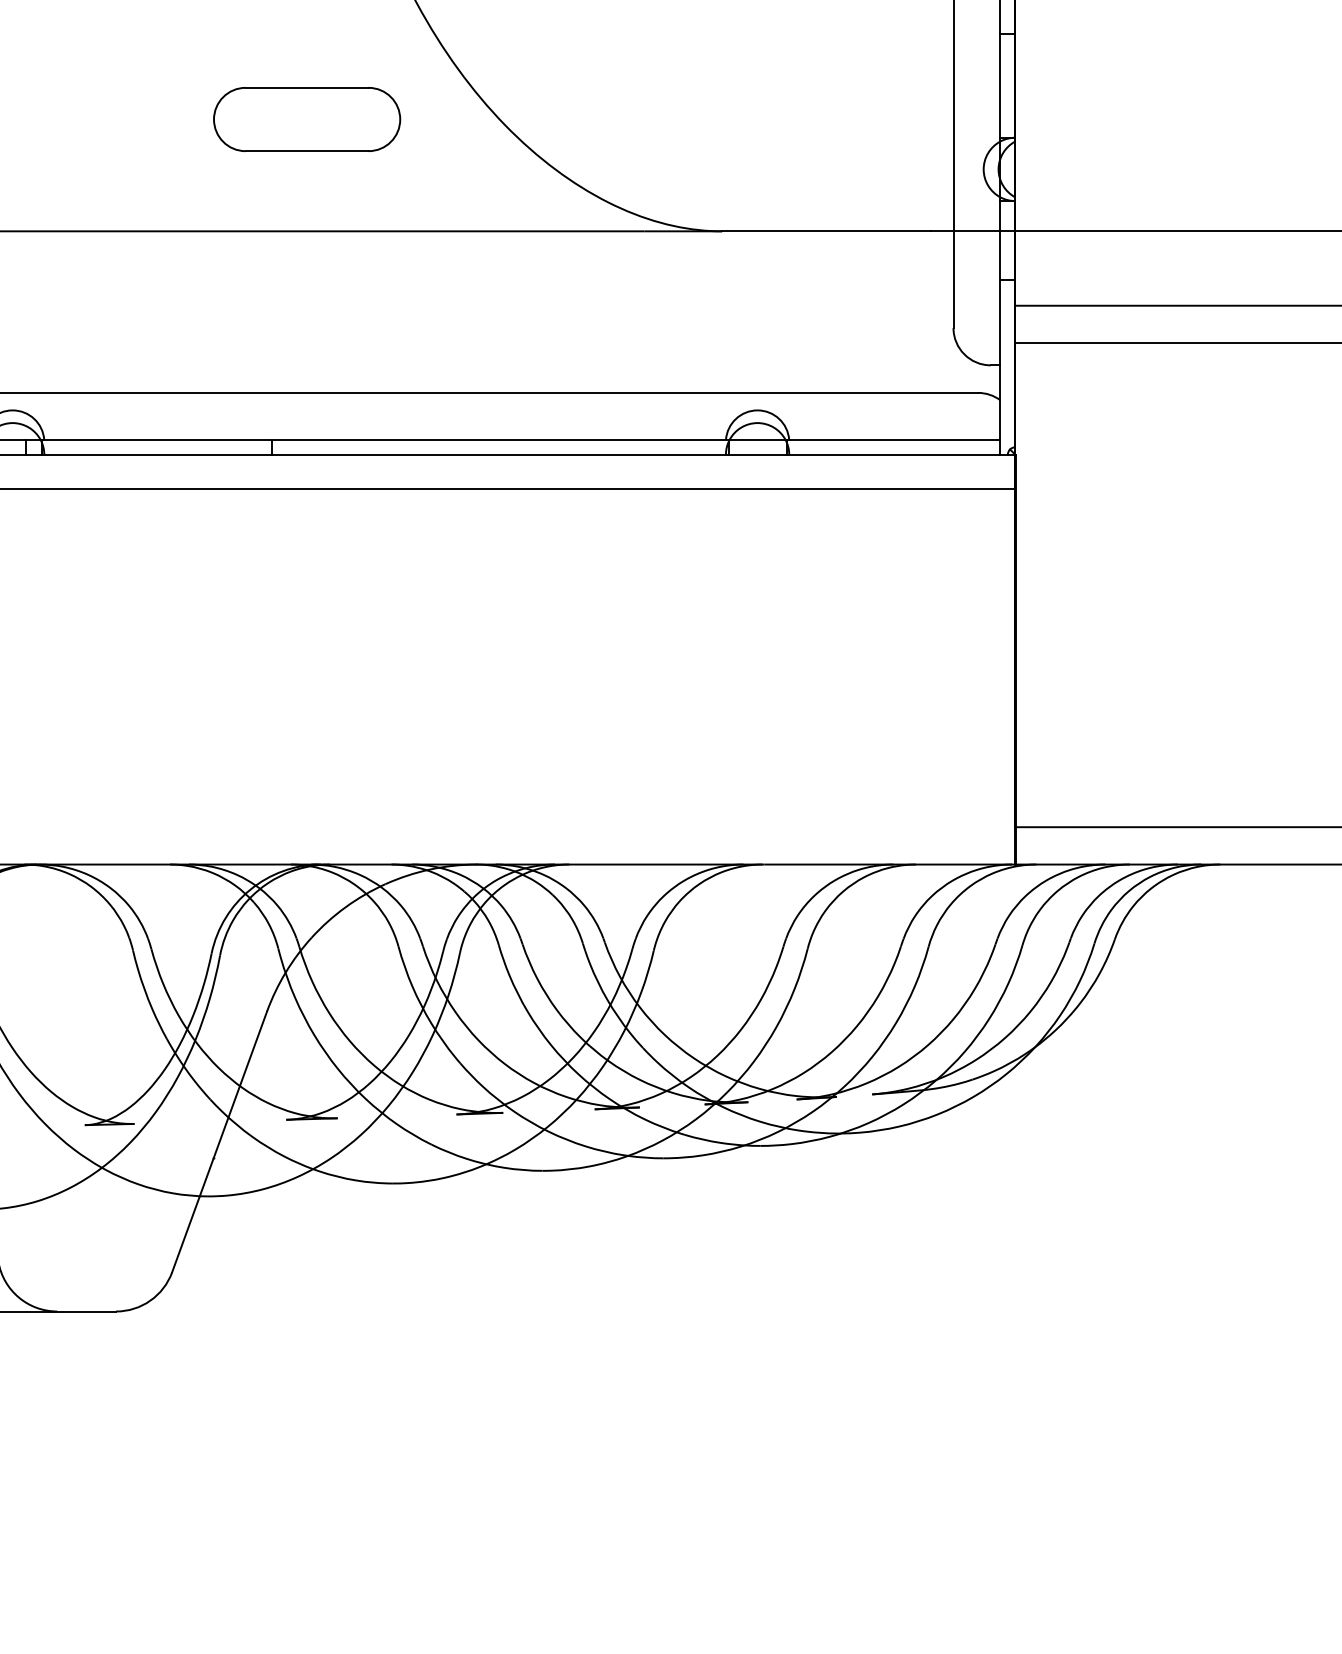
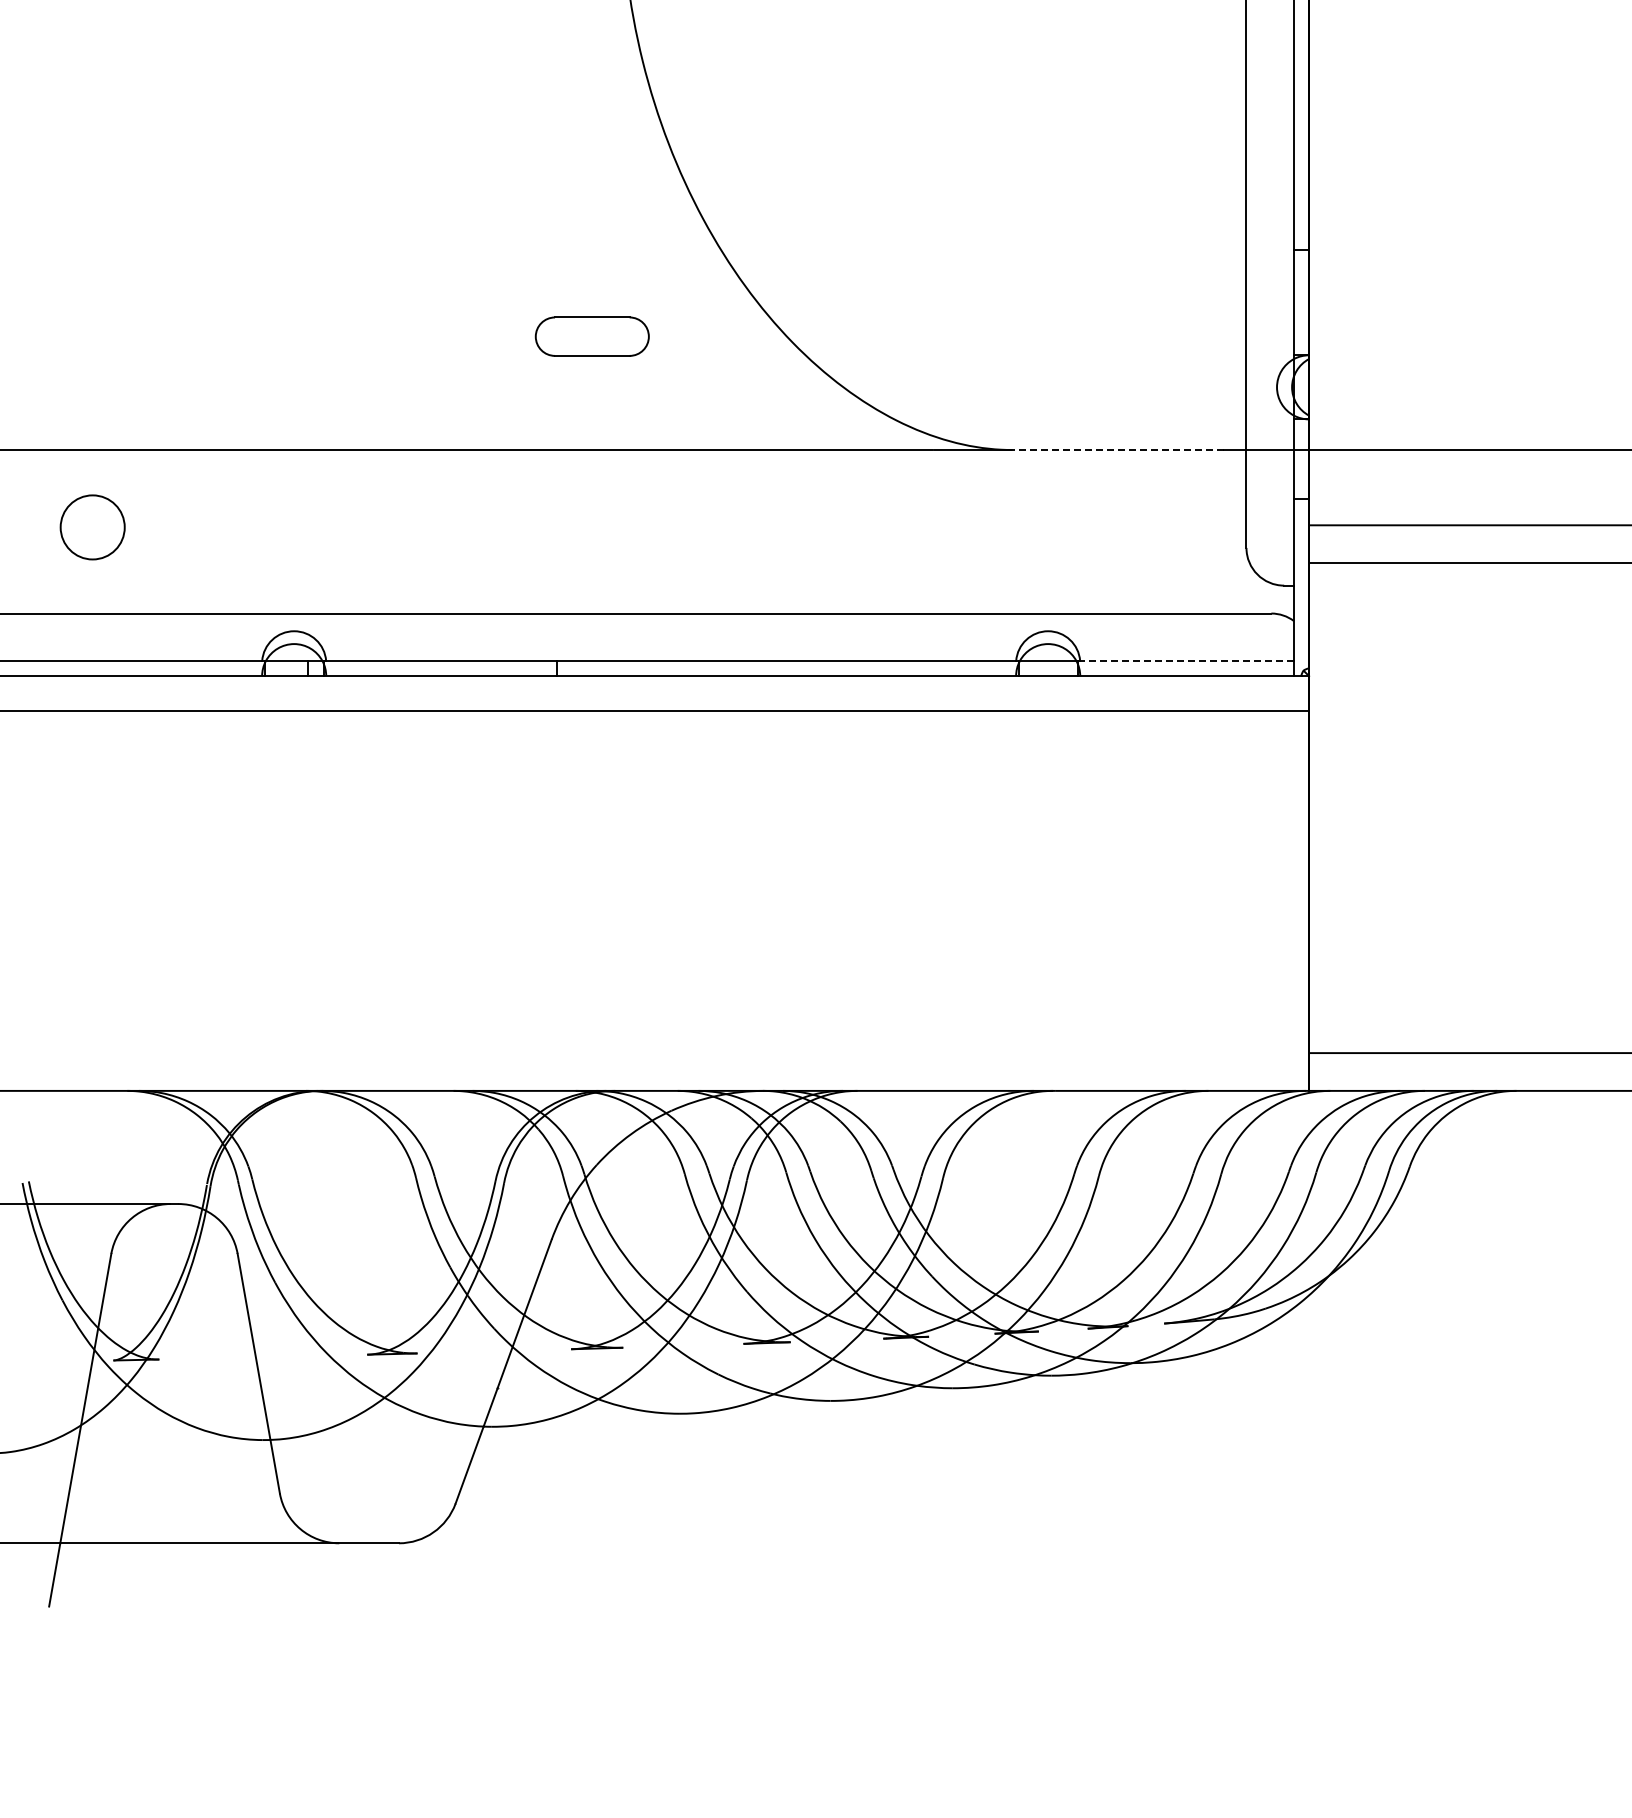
part: (307, 119) -> (592, 336), size x0.6
line: (827, 231) -> (1118, 450), solid -> dashed
line: (895, 440) -> (1187, 661), solid -> dashed

